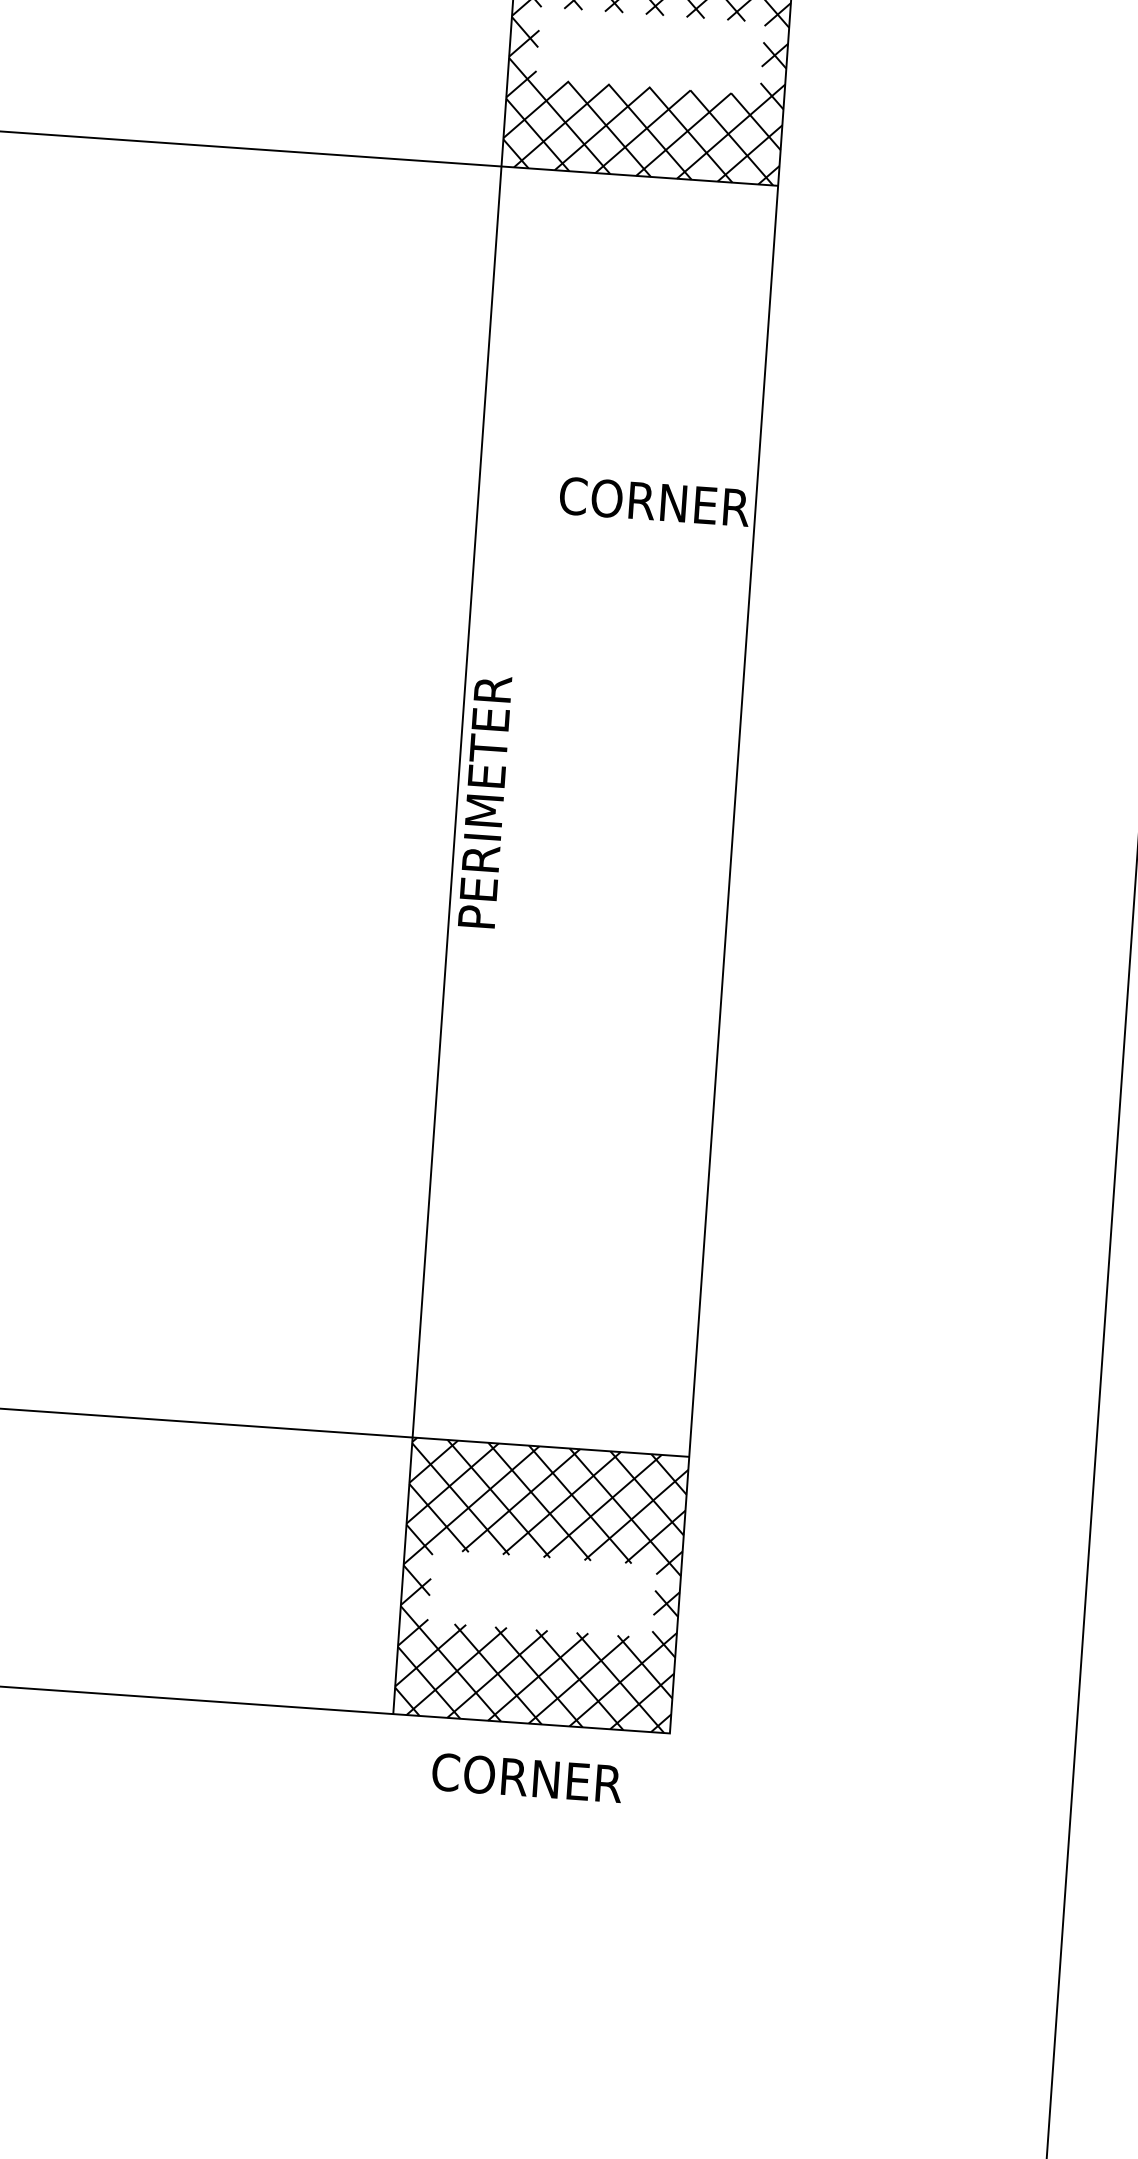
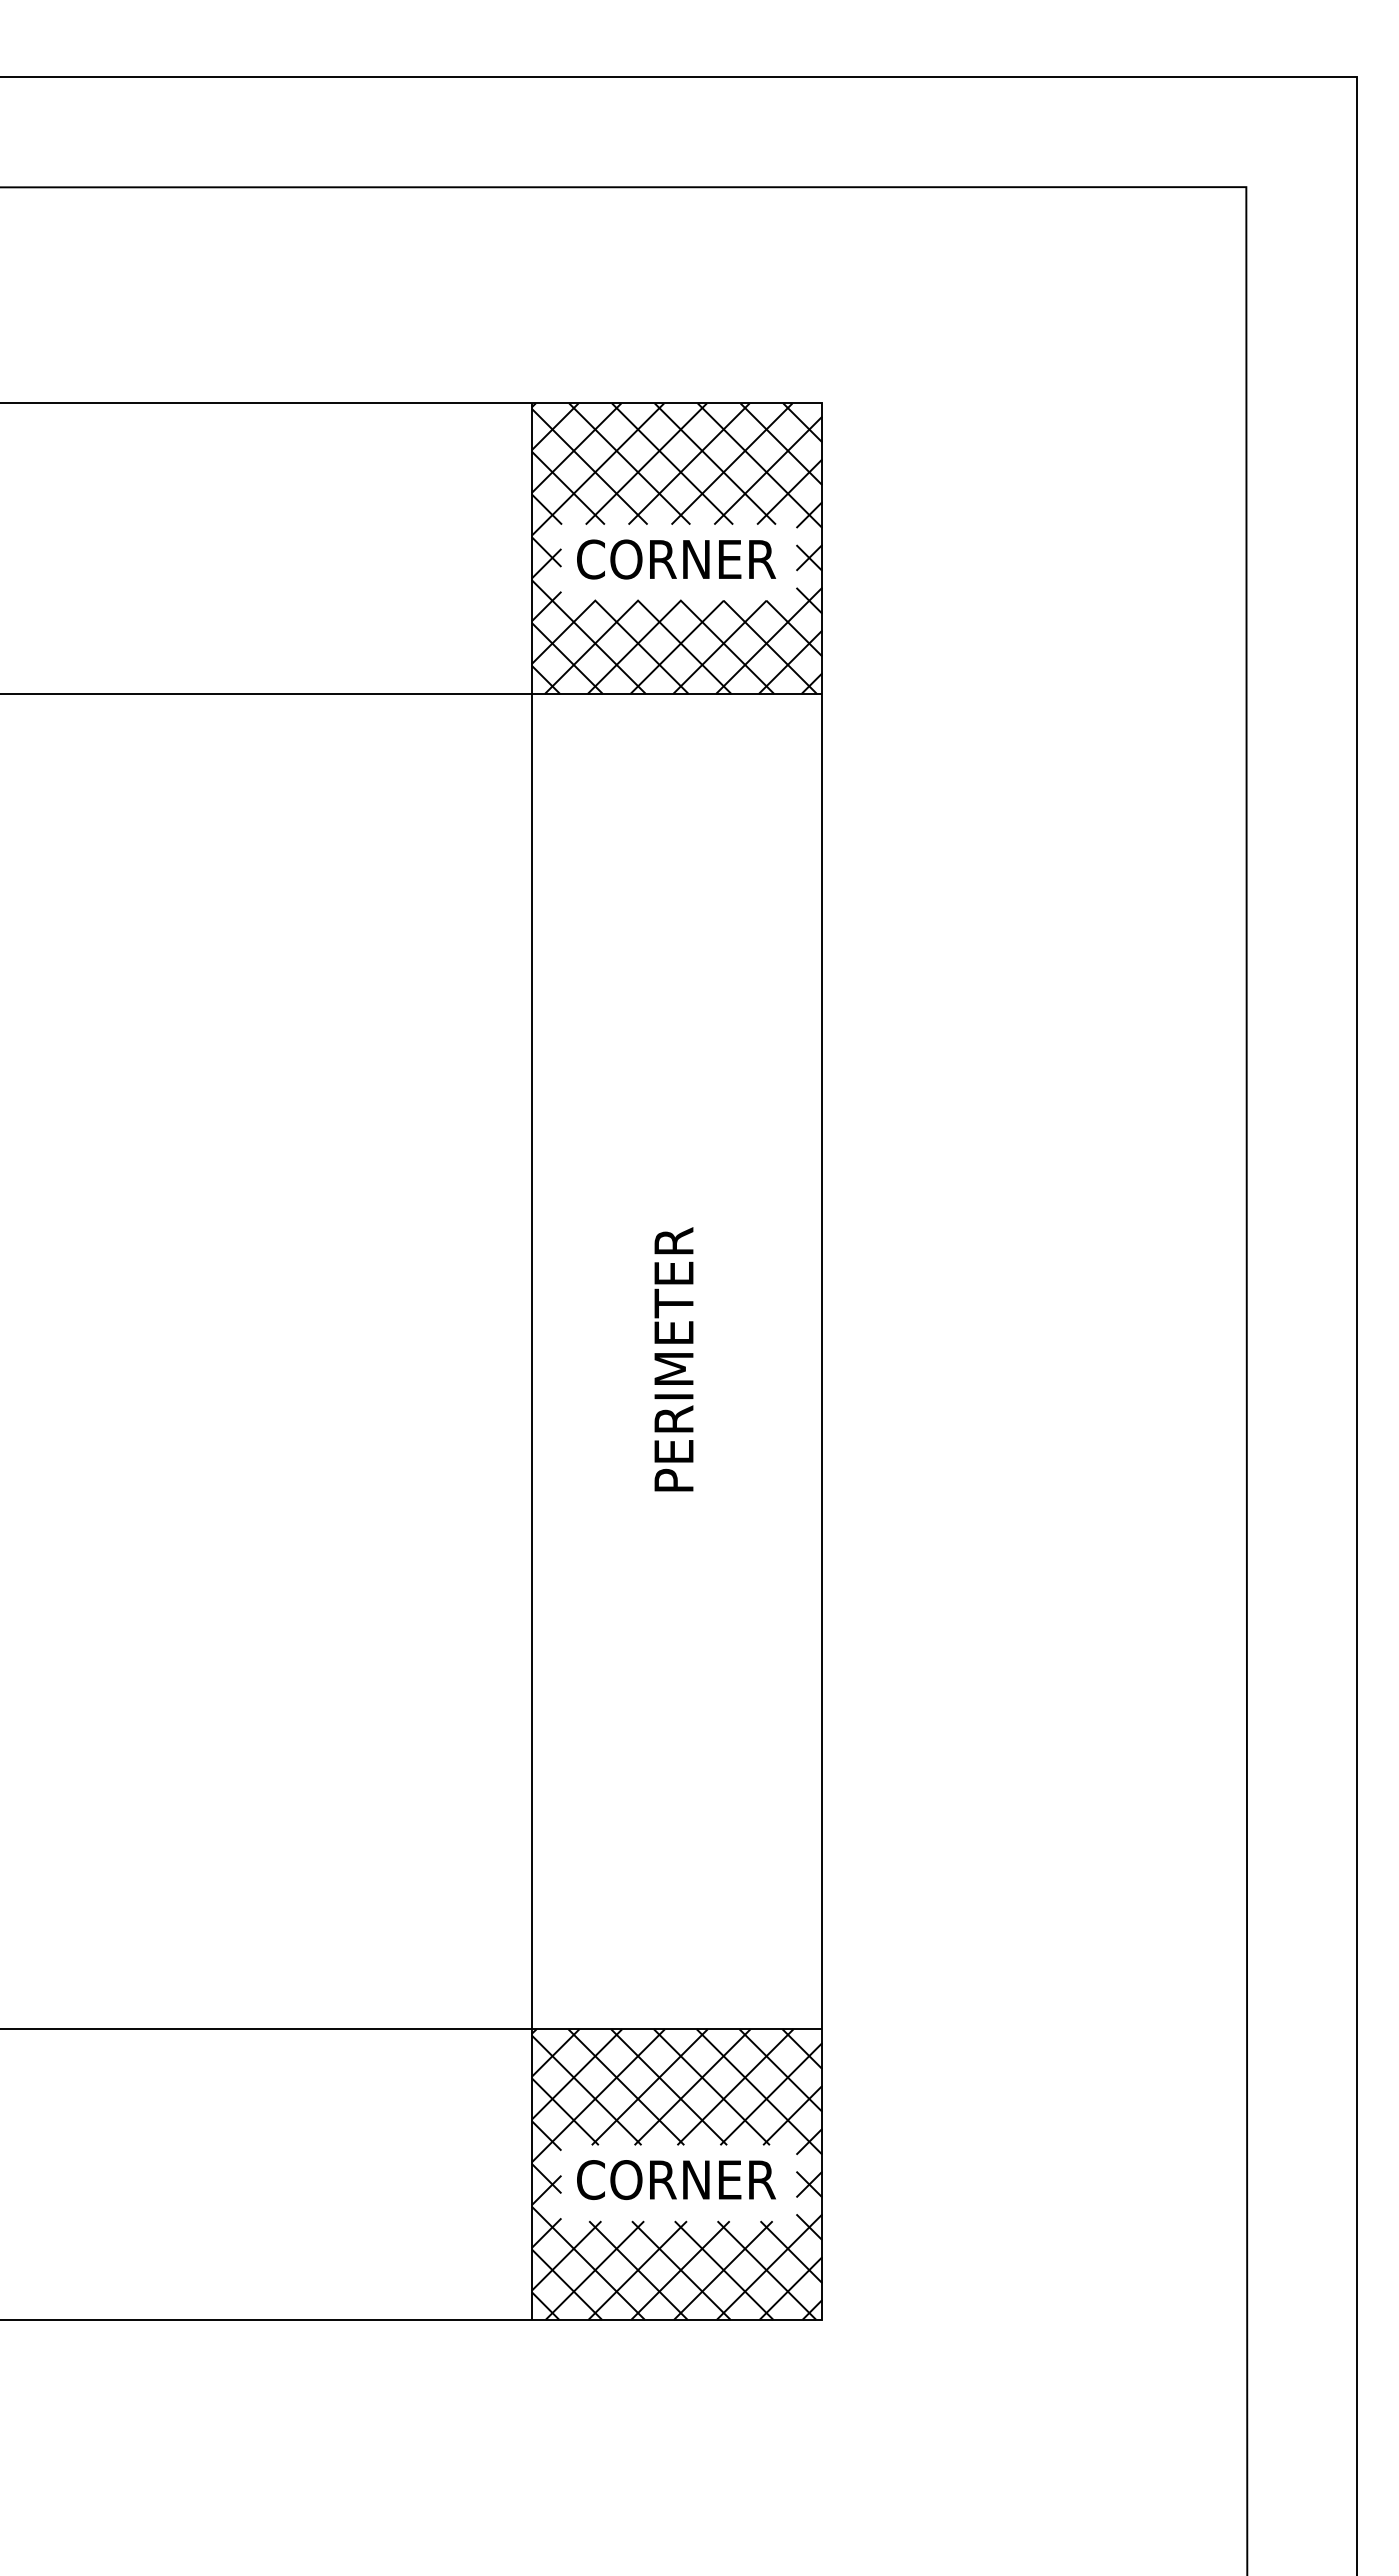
text: (654, 501) -> (676, 559), moved
text: (484, 801) -> (673, 1359), moved
text: (527, 1778) -> (676, 2180), moved

